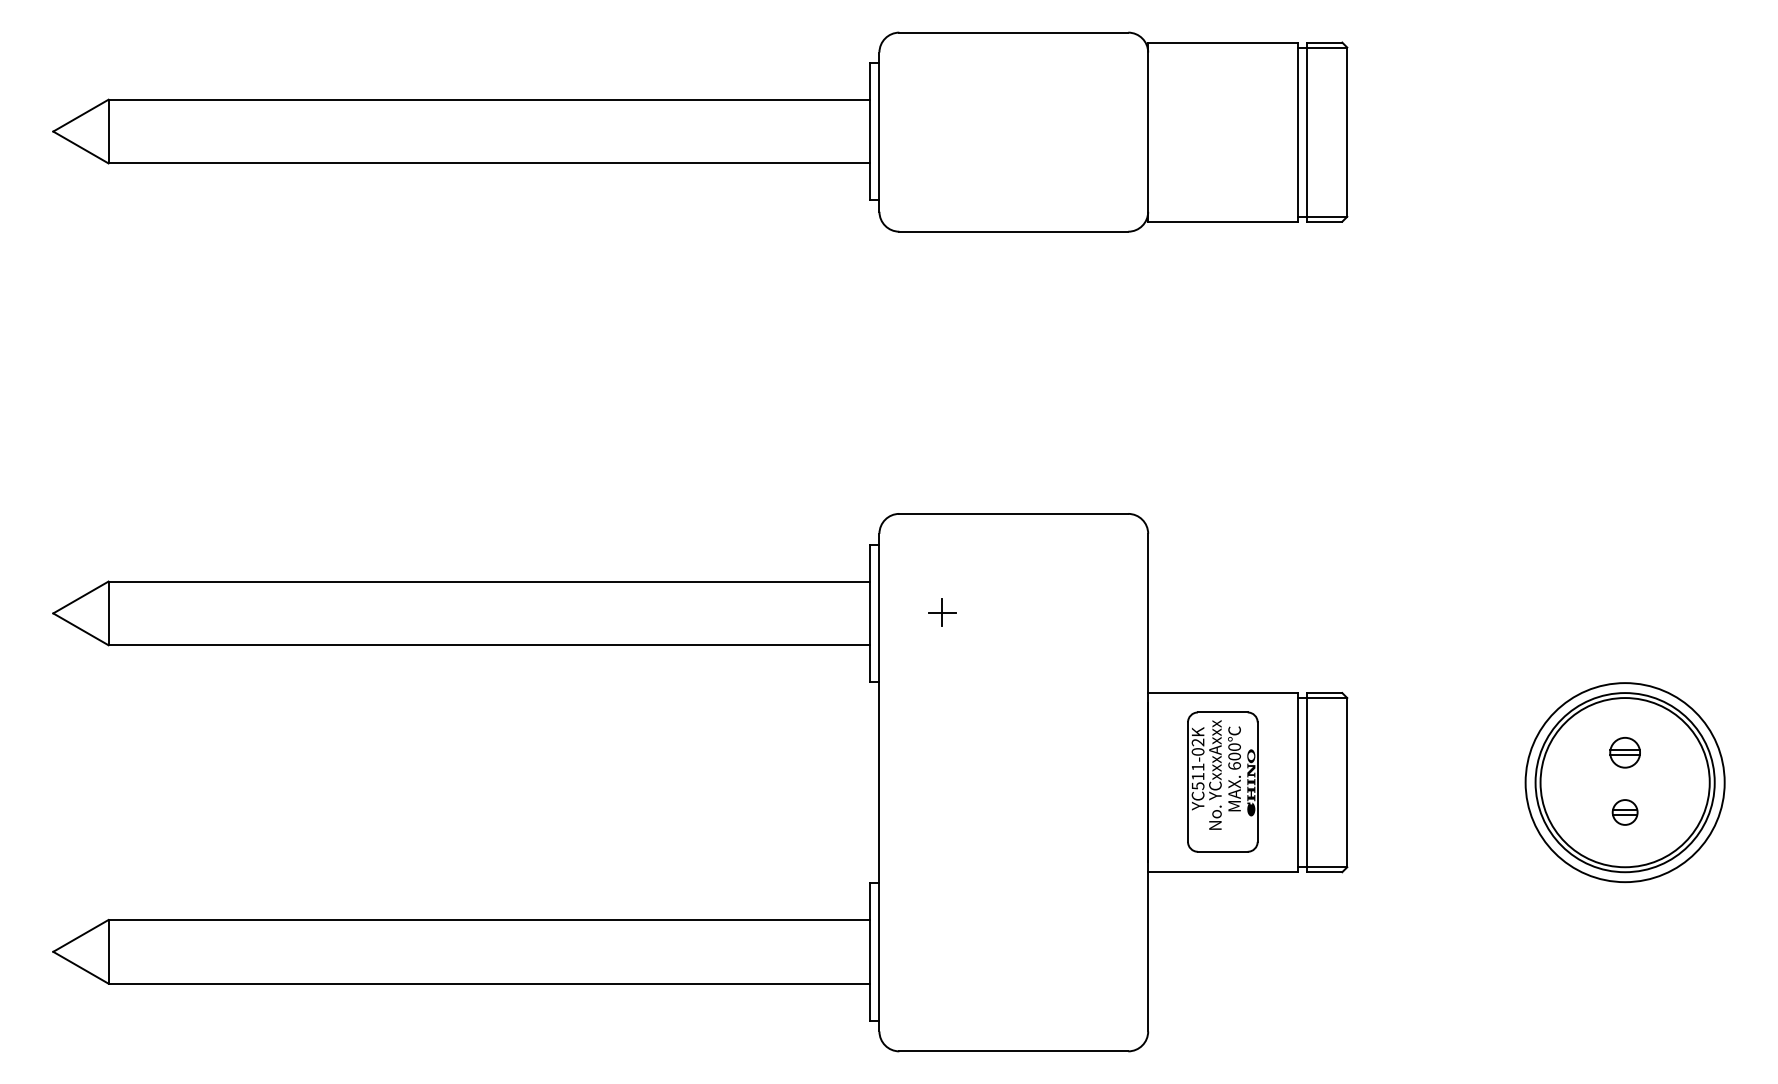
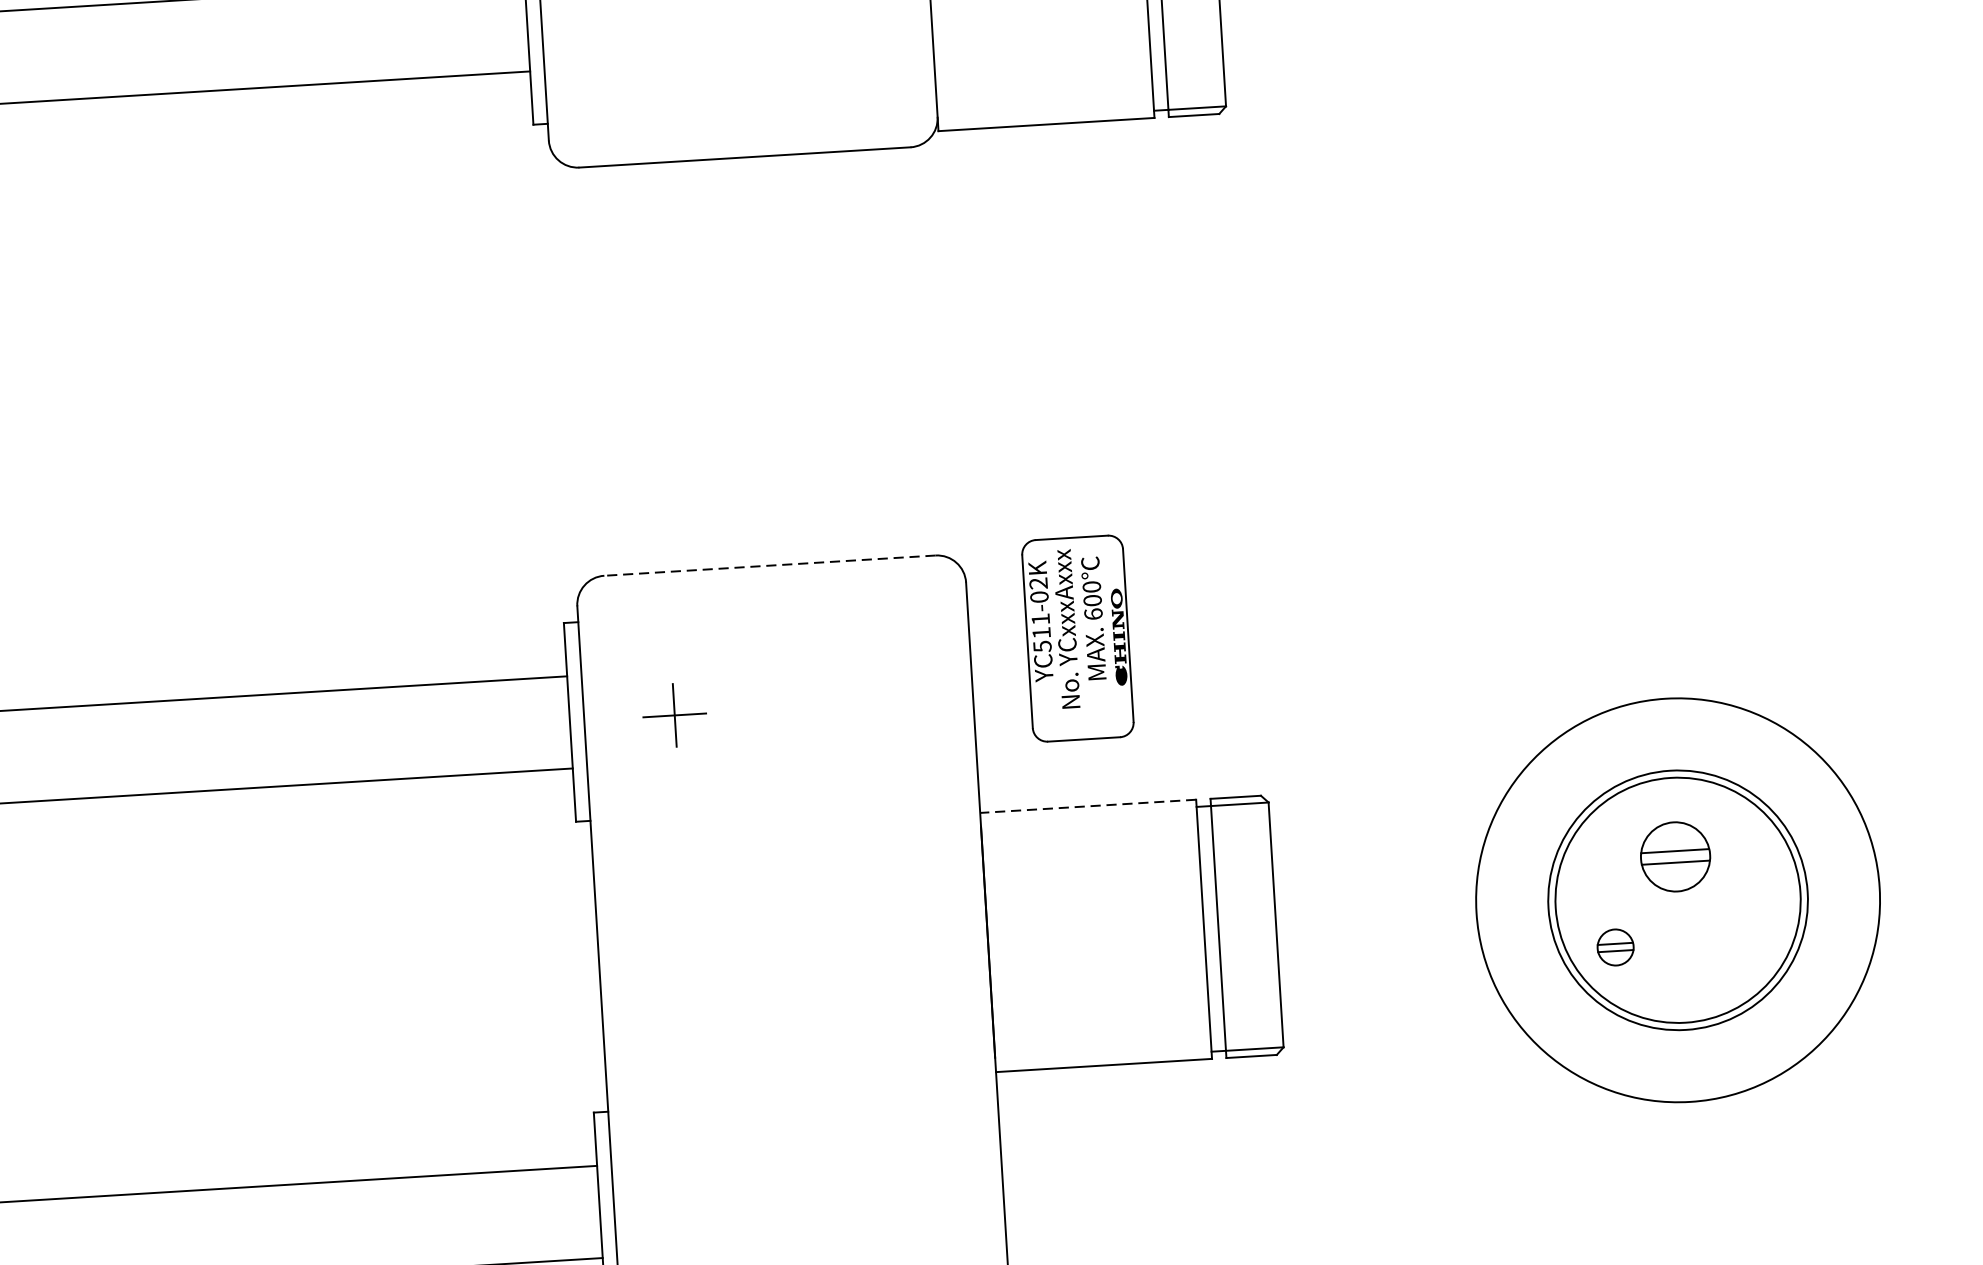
line: (1013, 513) -> (769, 565), solid -> dashed
part: (942, 612) -> (675, 714), size x1.6
line: (1222, 693) -> (1087, 807), solid -> dashed
part: (1624, 752) -> (1674, 856), size x1.6
part: (1222, 781) -> (1077, 637), moved
circle: (1624, 782) -> (1677, 900), size x1.4
part: (1624, 812) -> (1614, 947), moved

